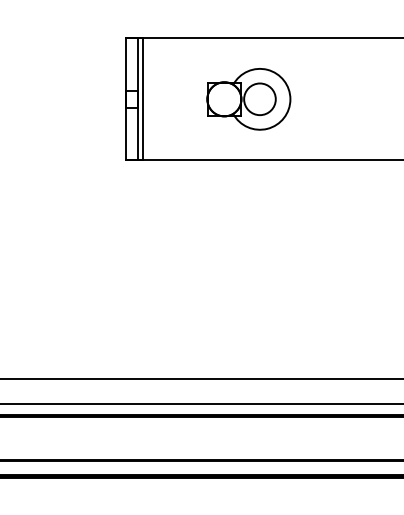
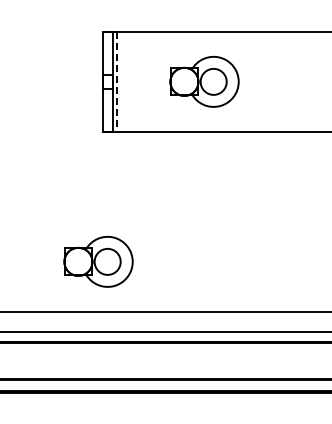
line: (143, 100) -> (117, 82), solid -> dashed
part: (119, 317) -> (98, 261), added

